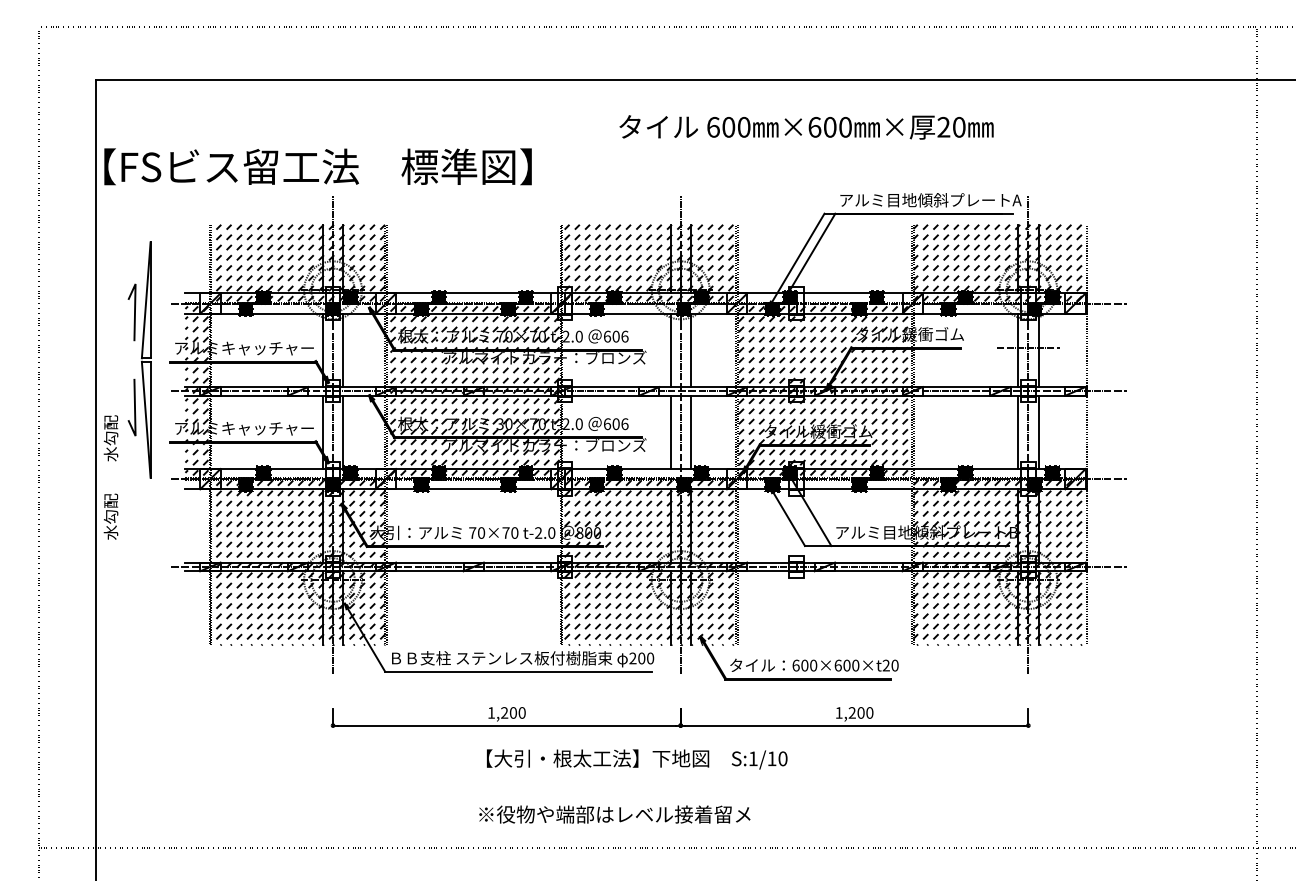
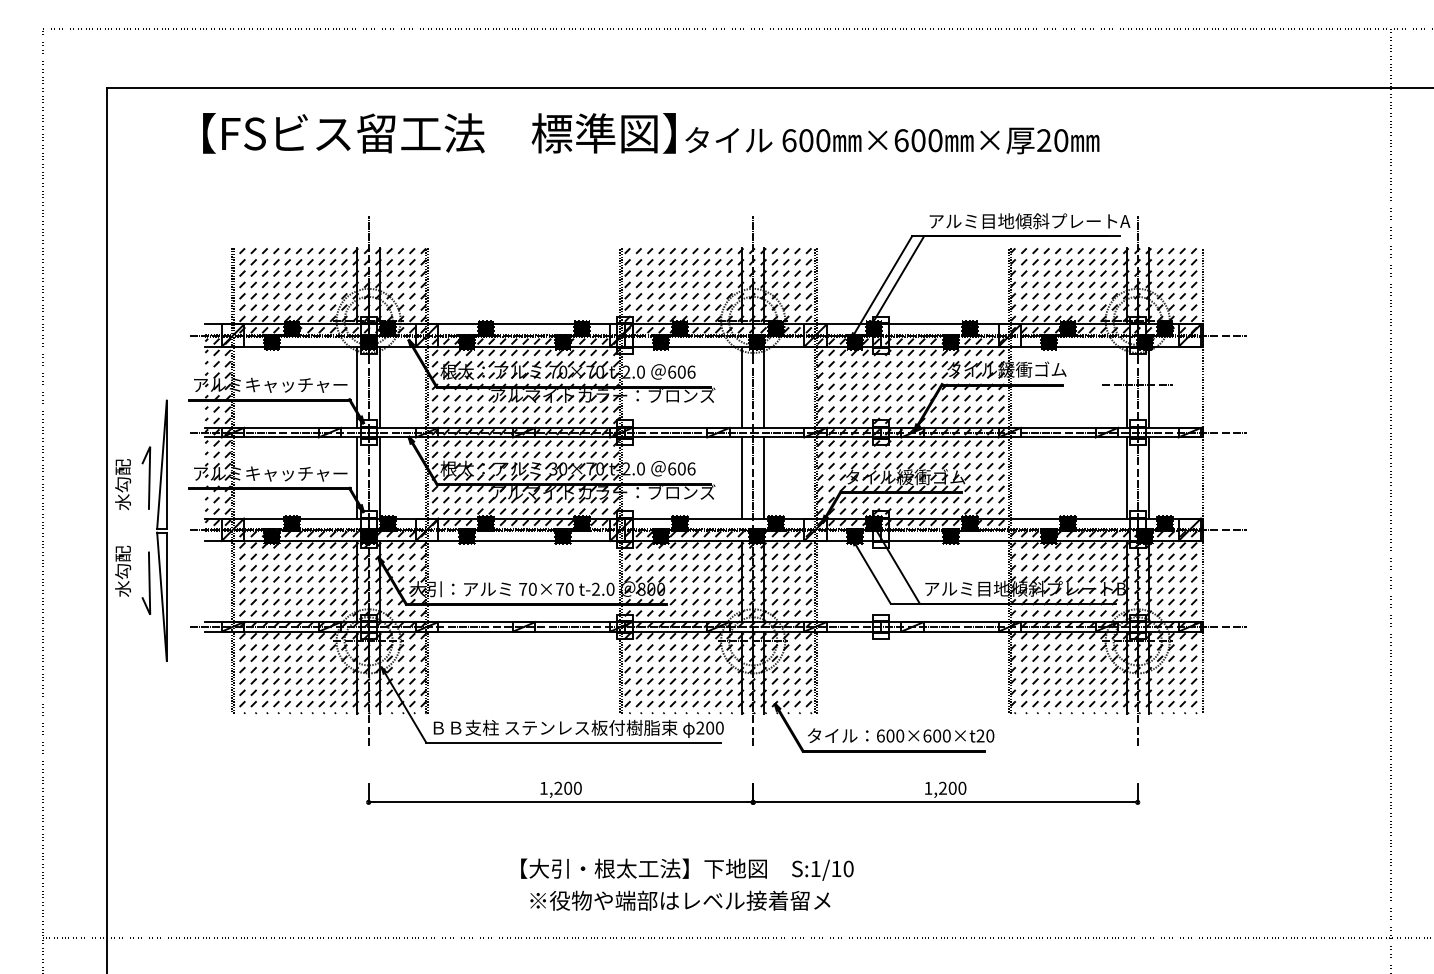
text: (317, 166) -> (438, 133), moved
part: (139, 359) -> (154, 530), moved
text: (637, 759) -> (687, 869), moved

